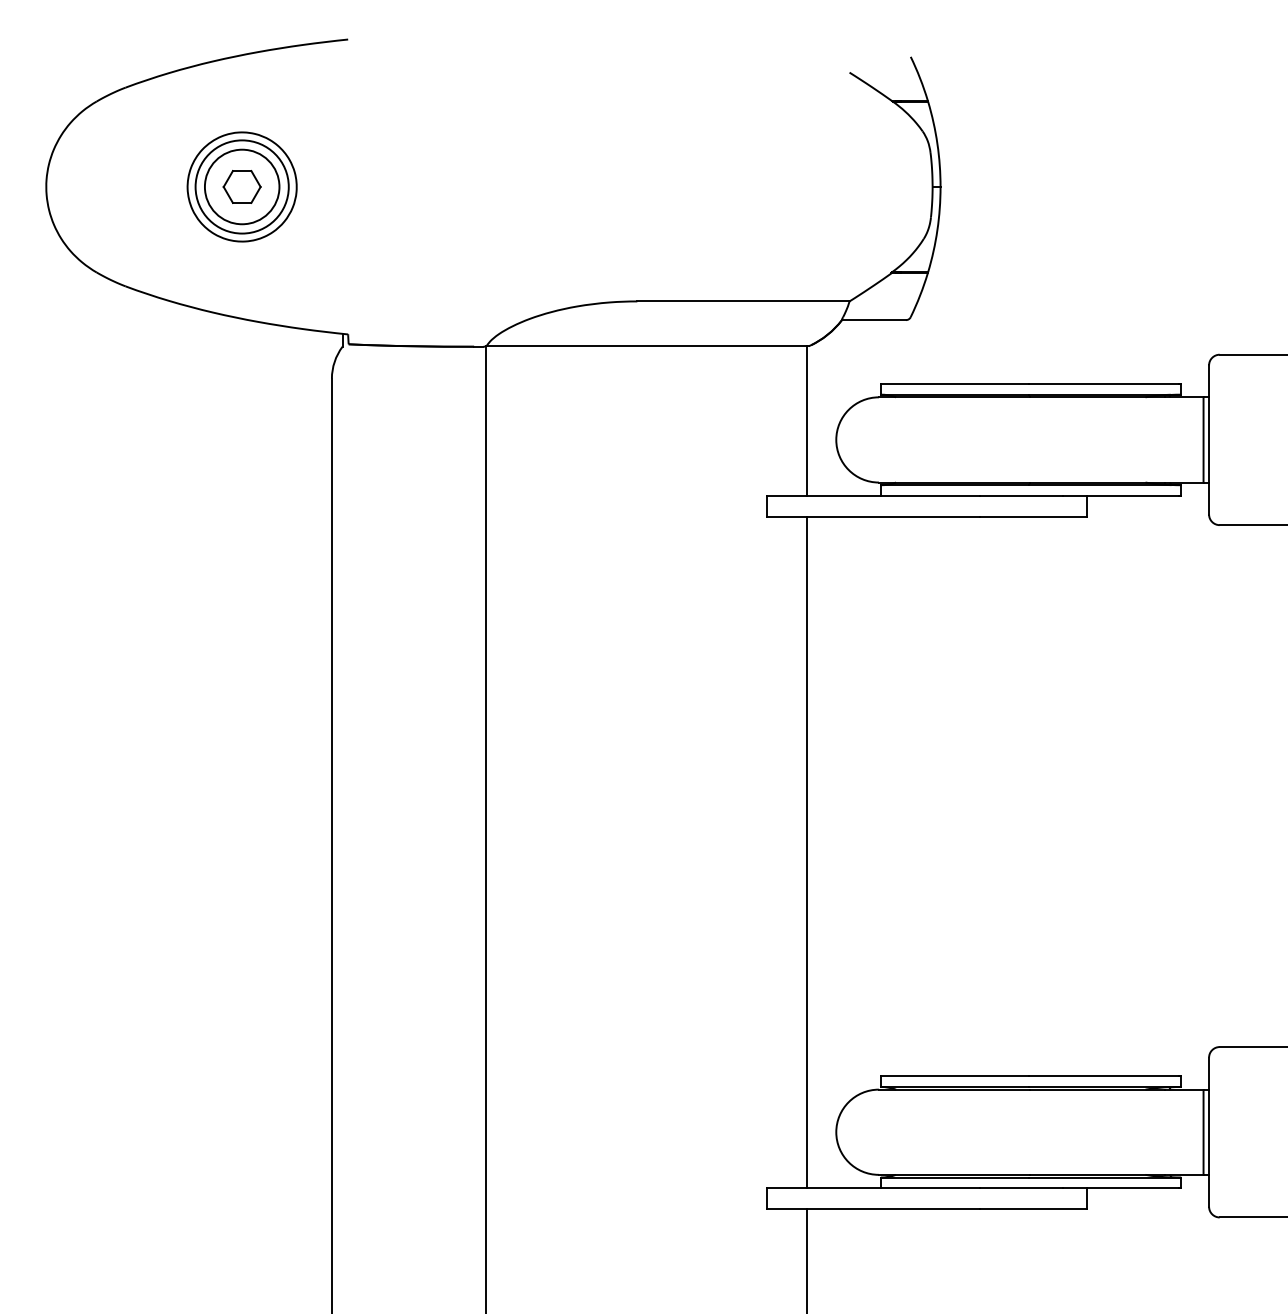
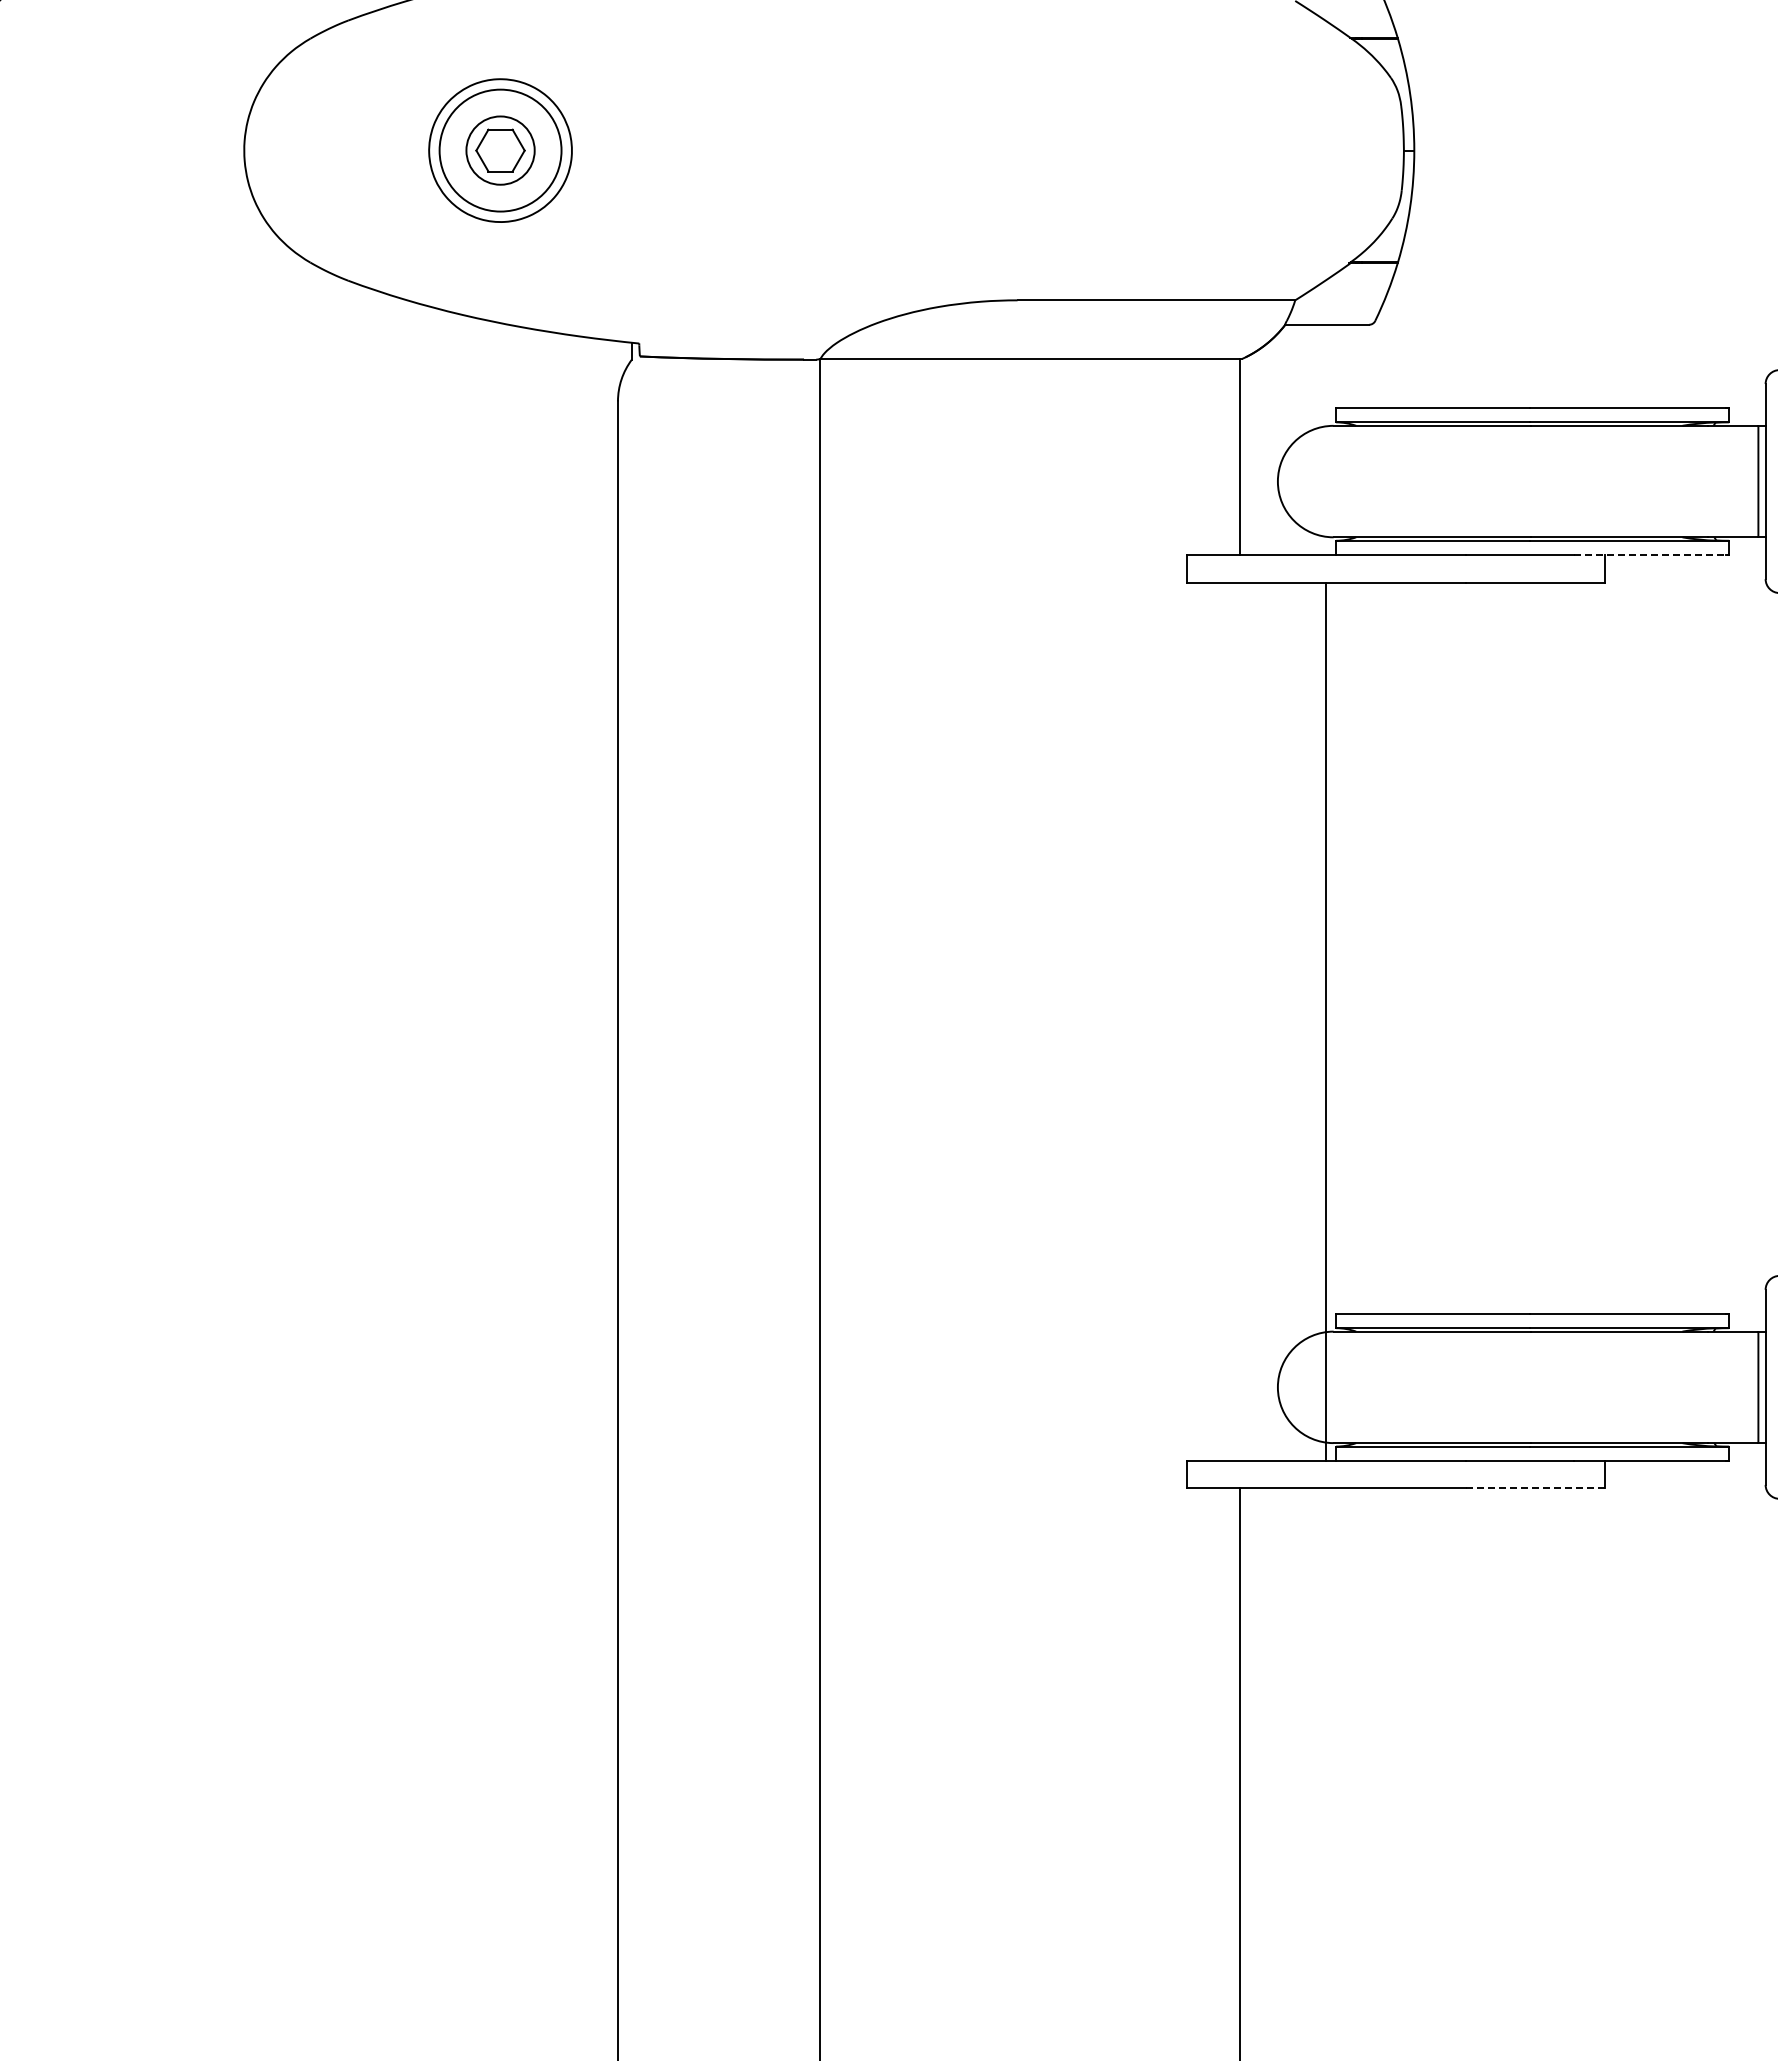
circle: (242, 186) -> (500, 150), size x0.7
line: (1121, 495) -> (1650, 554), solid -> dashed
line: (807, 852) -> (1326, 1021), moved
line: (1033, 1209) -> (1535, 1488), solid -> dashed

